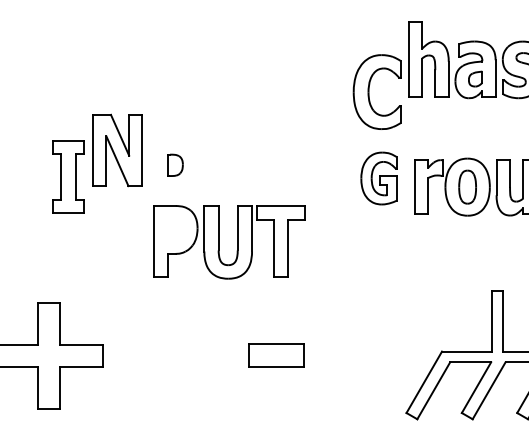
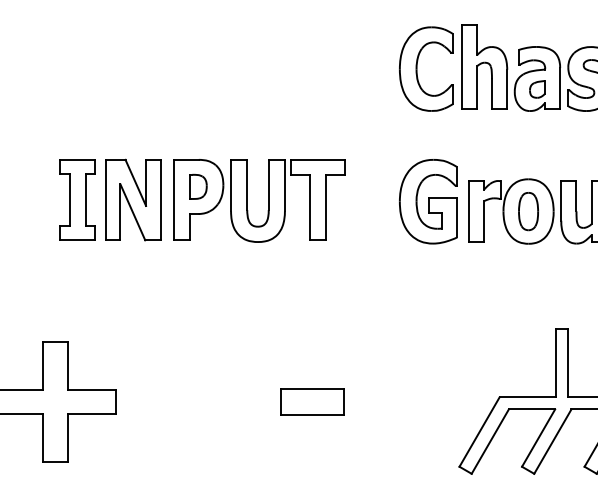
part: (369, 91) -> (417, 68), moved
part: (118, 149) -> (133, 199), moved
part: (379, 178) -> (428, 201), size x1.43
part: (237, 241) -> (268, 200), moved

